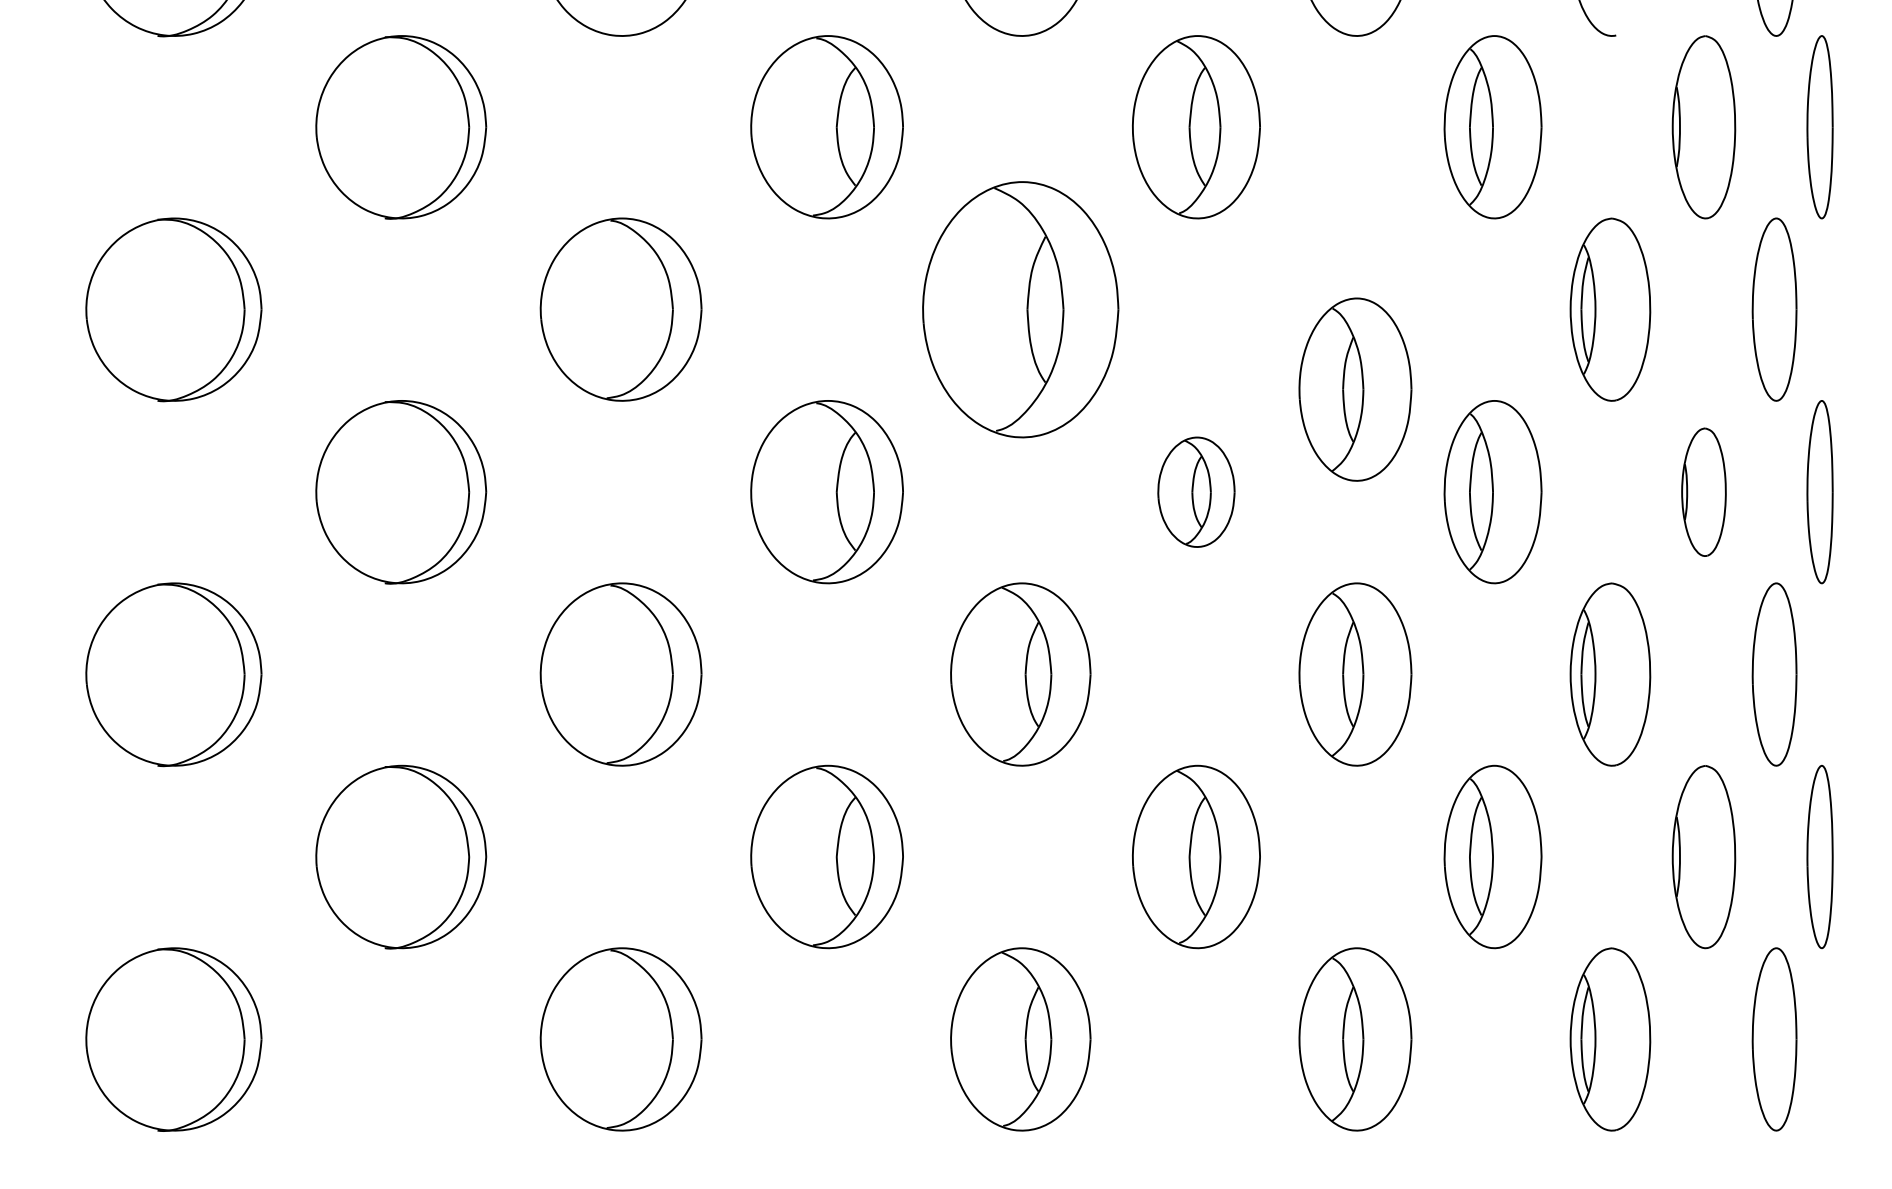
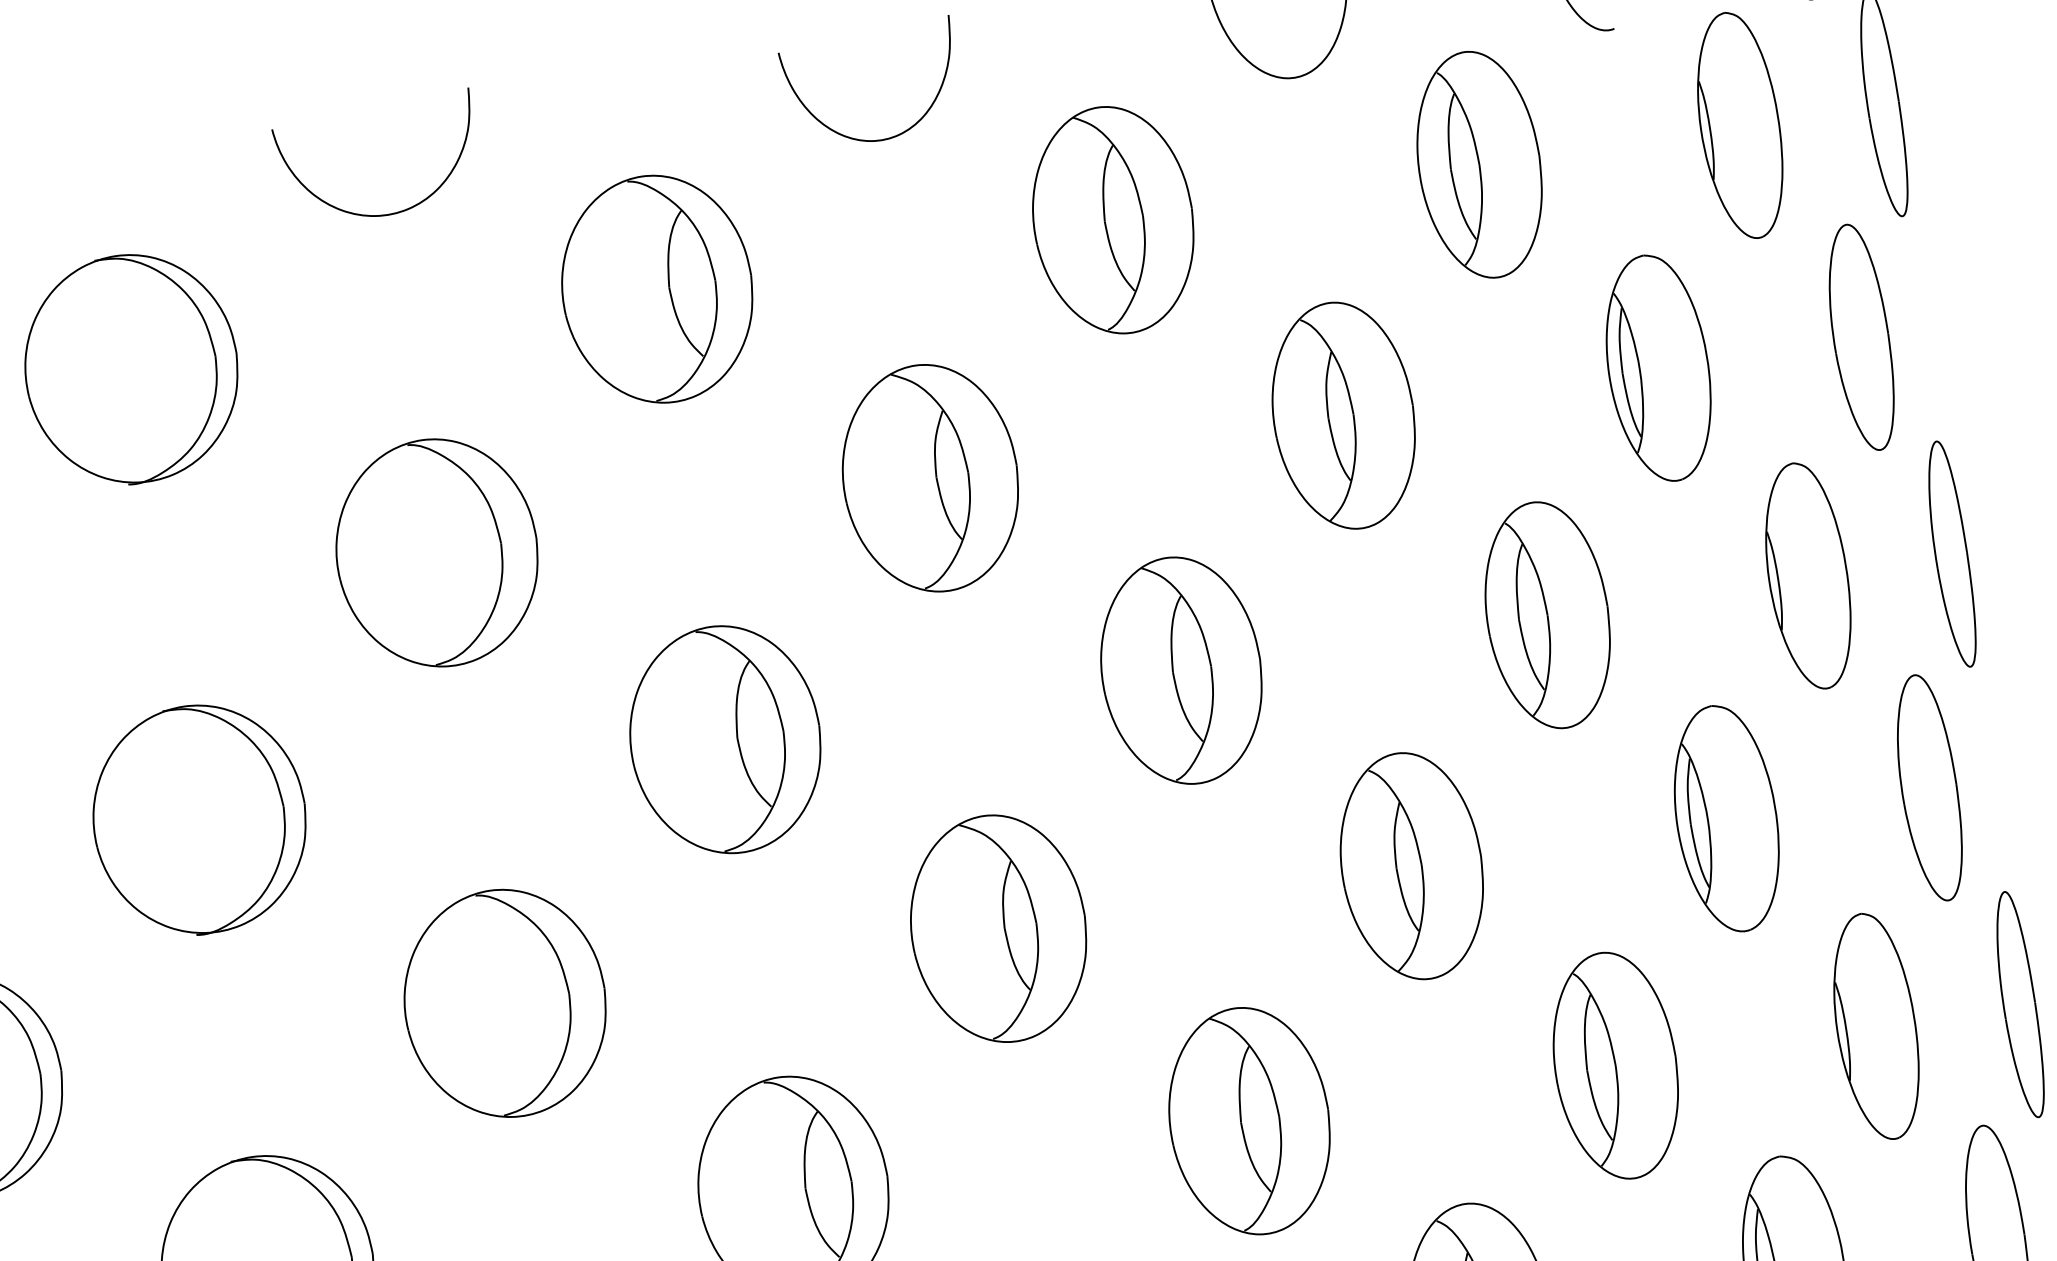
part: (1020, 309) -> (930, 478), size x0.71
part: (1355, 389) -> (1343, 415), moved
part: (1196, 492) -> (1181, 671), size x1.67
part: (1703, 492) -> (1807, 576), size x1.43

